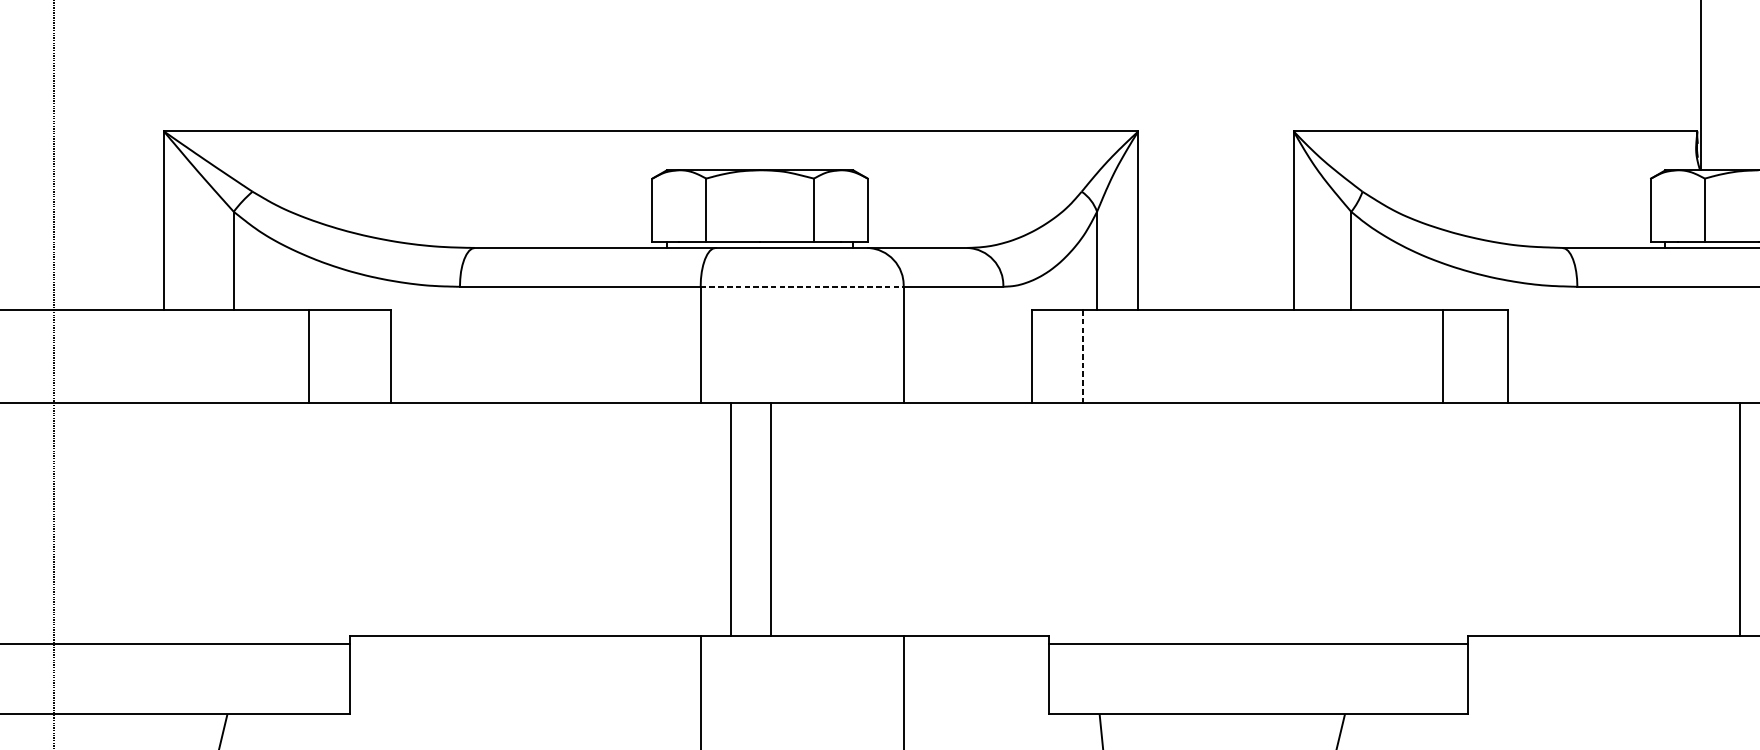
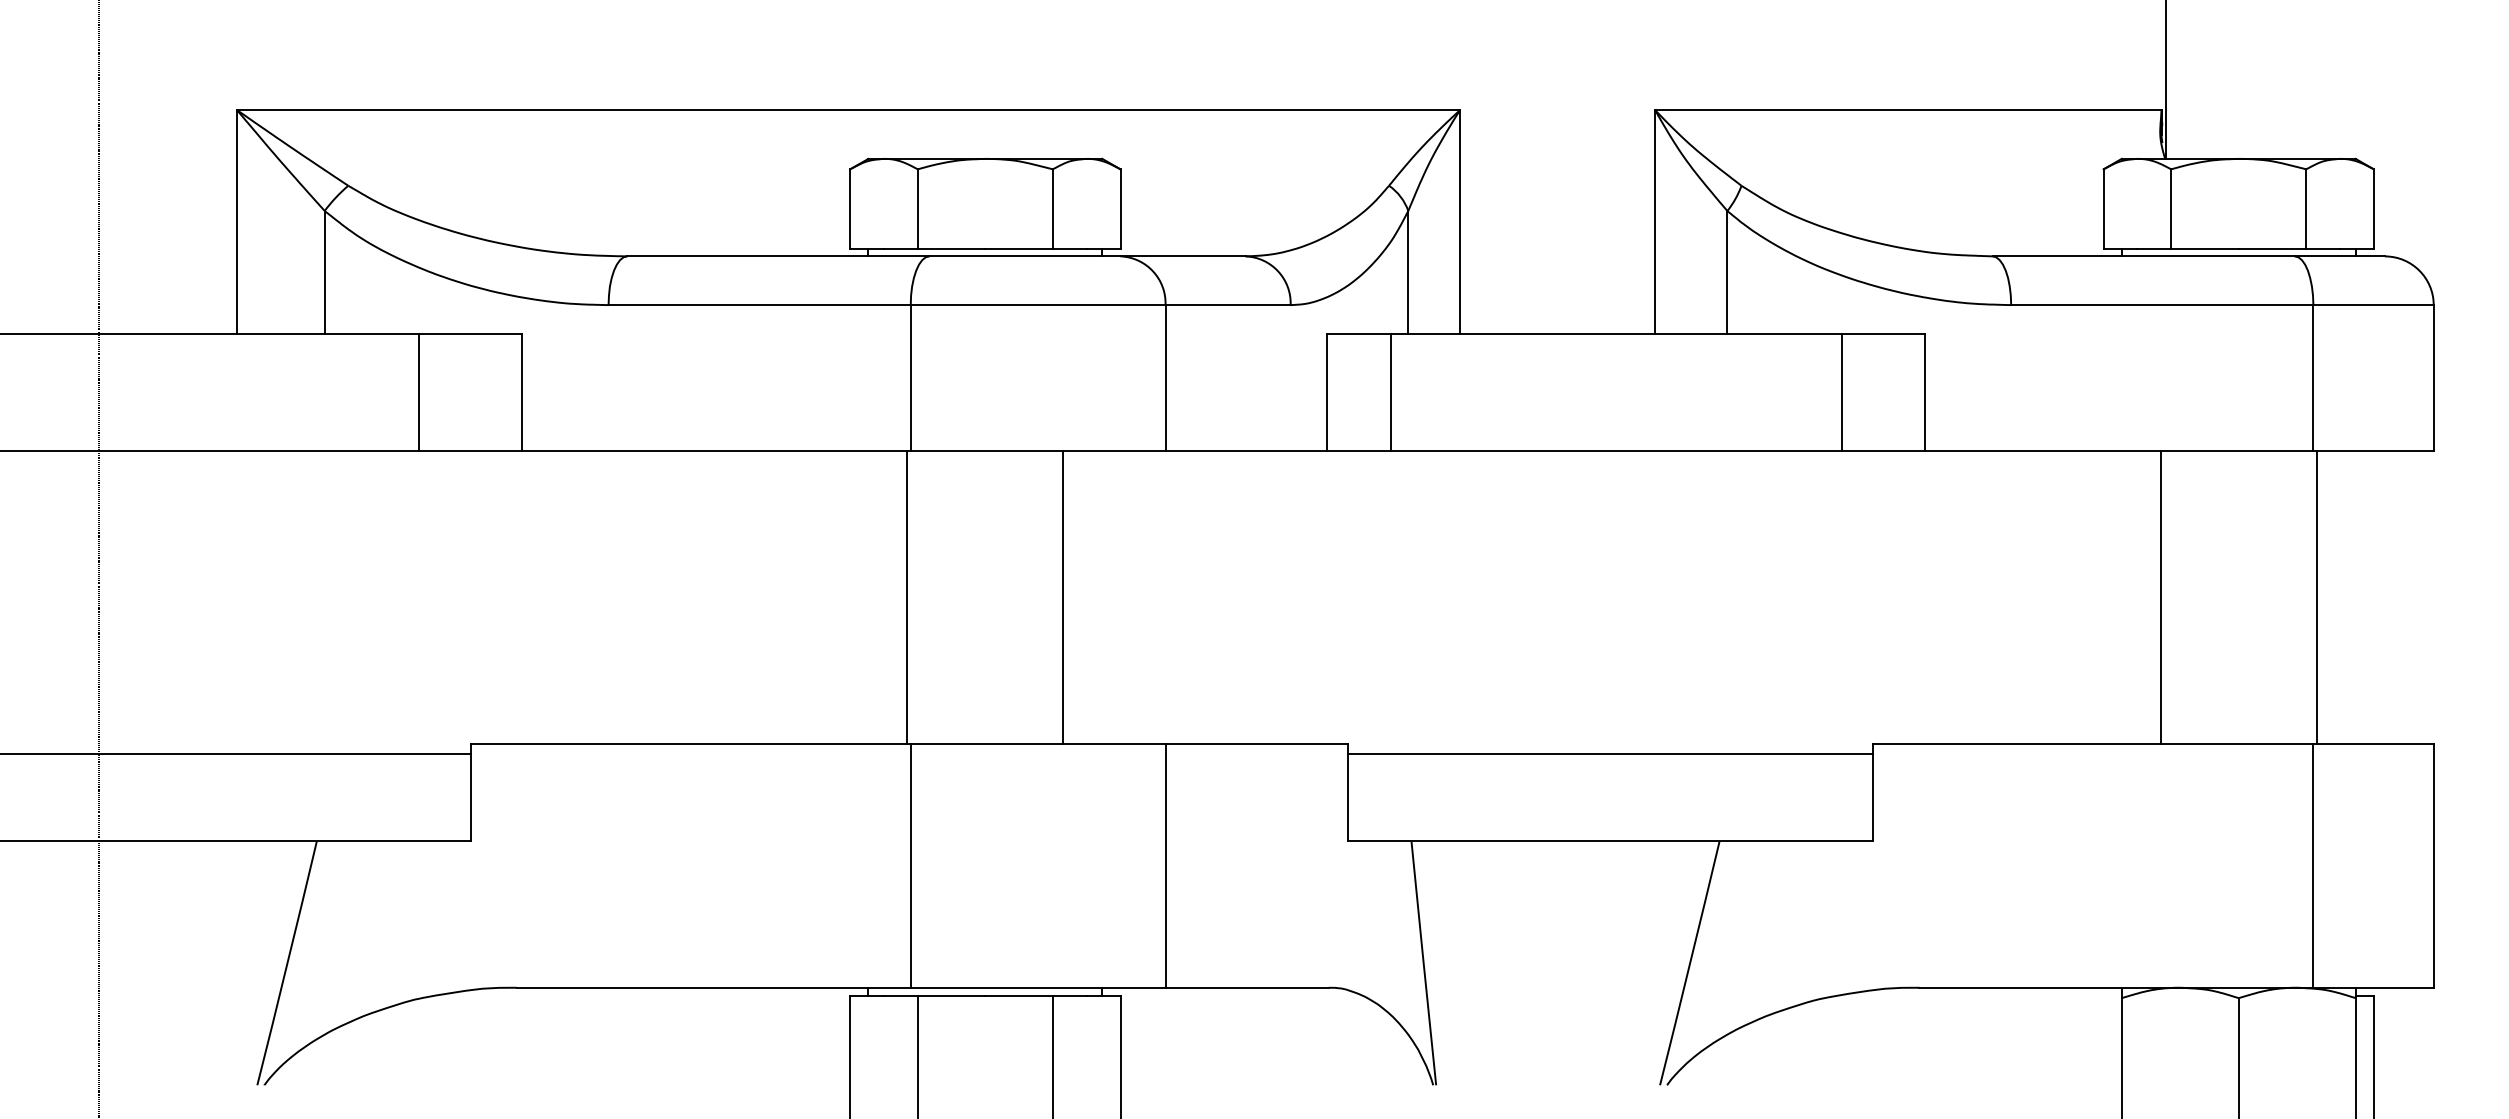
line: (802, 287) -> (1038, 305), dashed -> solid
line: (1082, 356) -> (1390, 392), dashed -> solid
line: (731, 519) -> (907, 597), moved
line: (771, 519) -> (1063, 597), moved
line: (1739, 519) -> (2160, 597), moved

